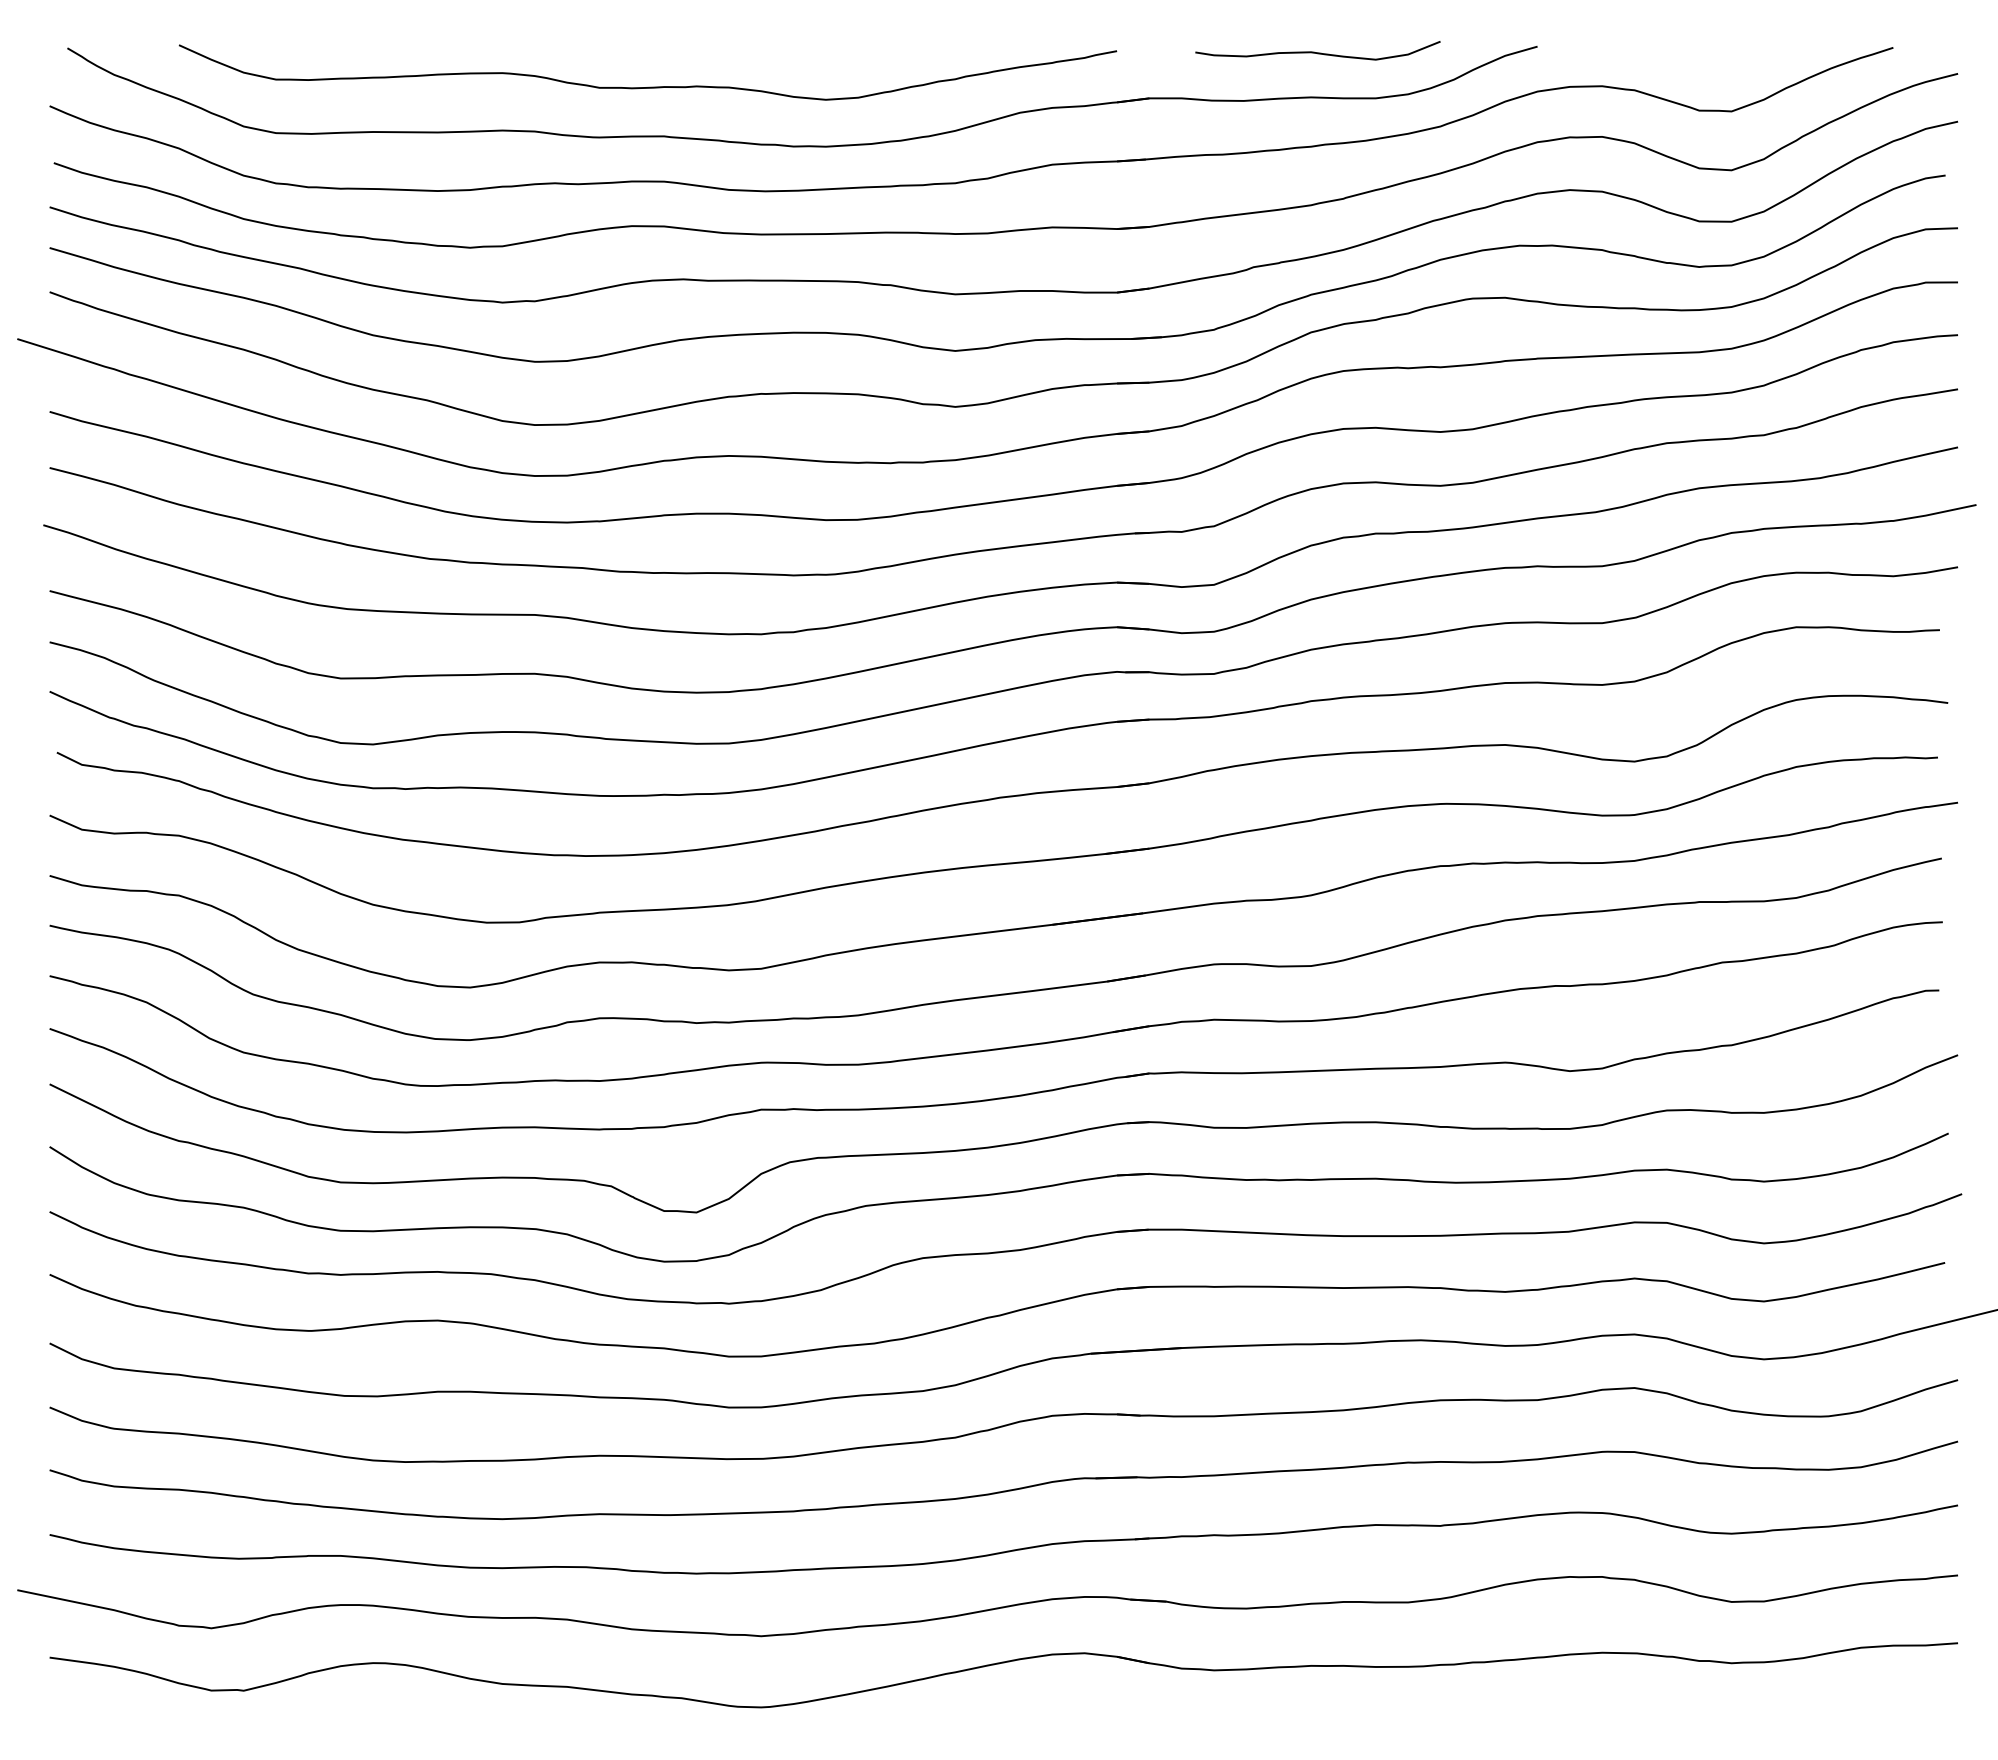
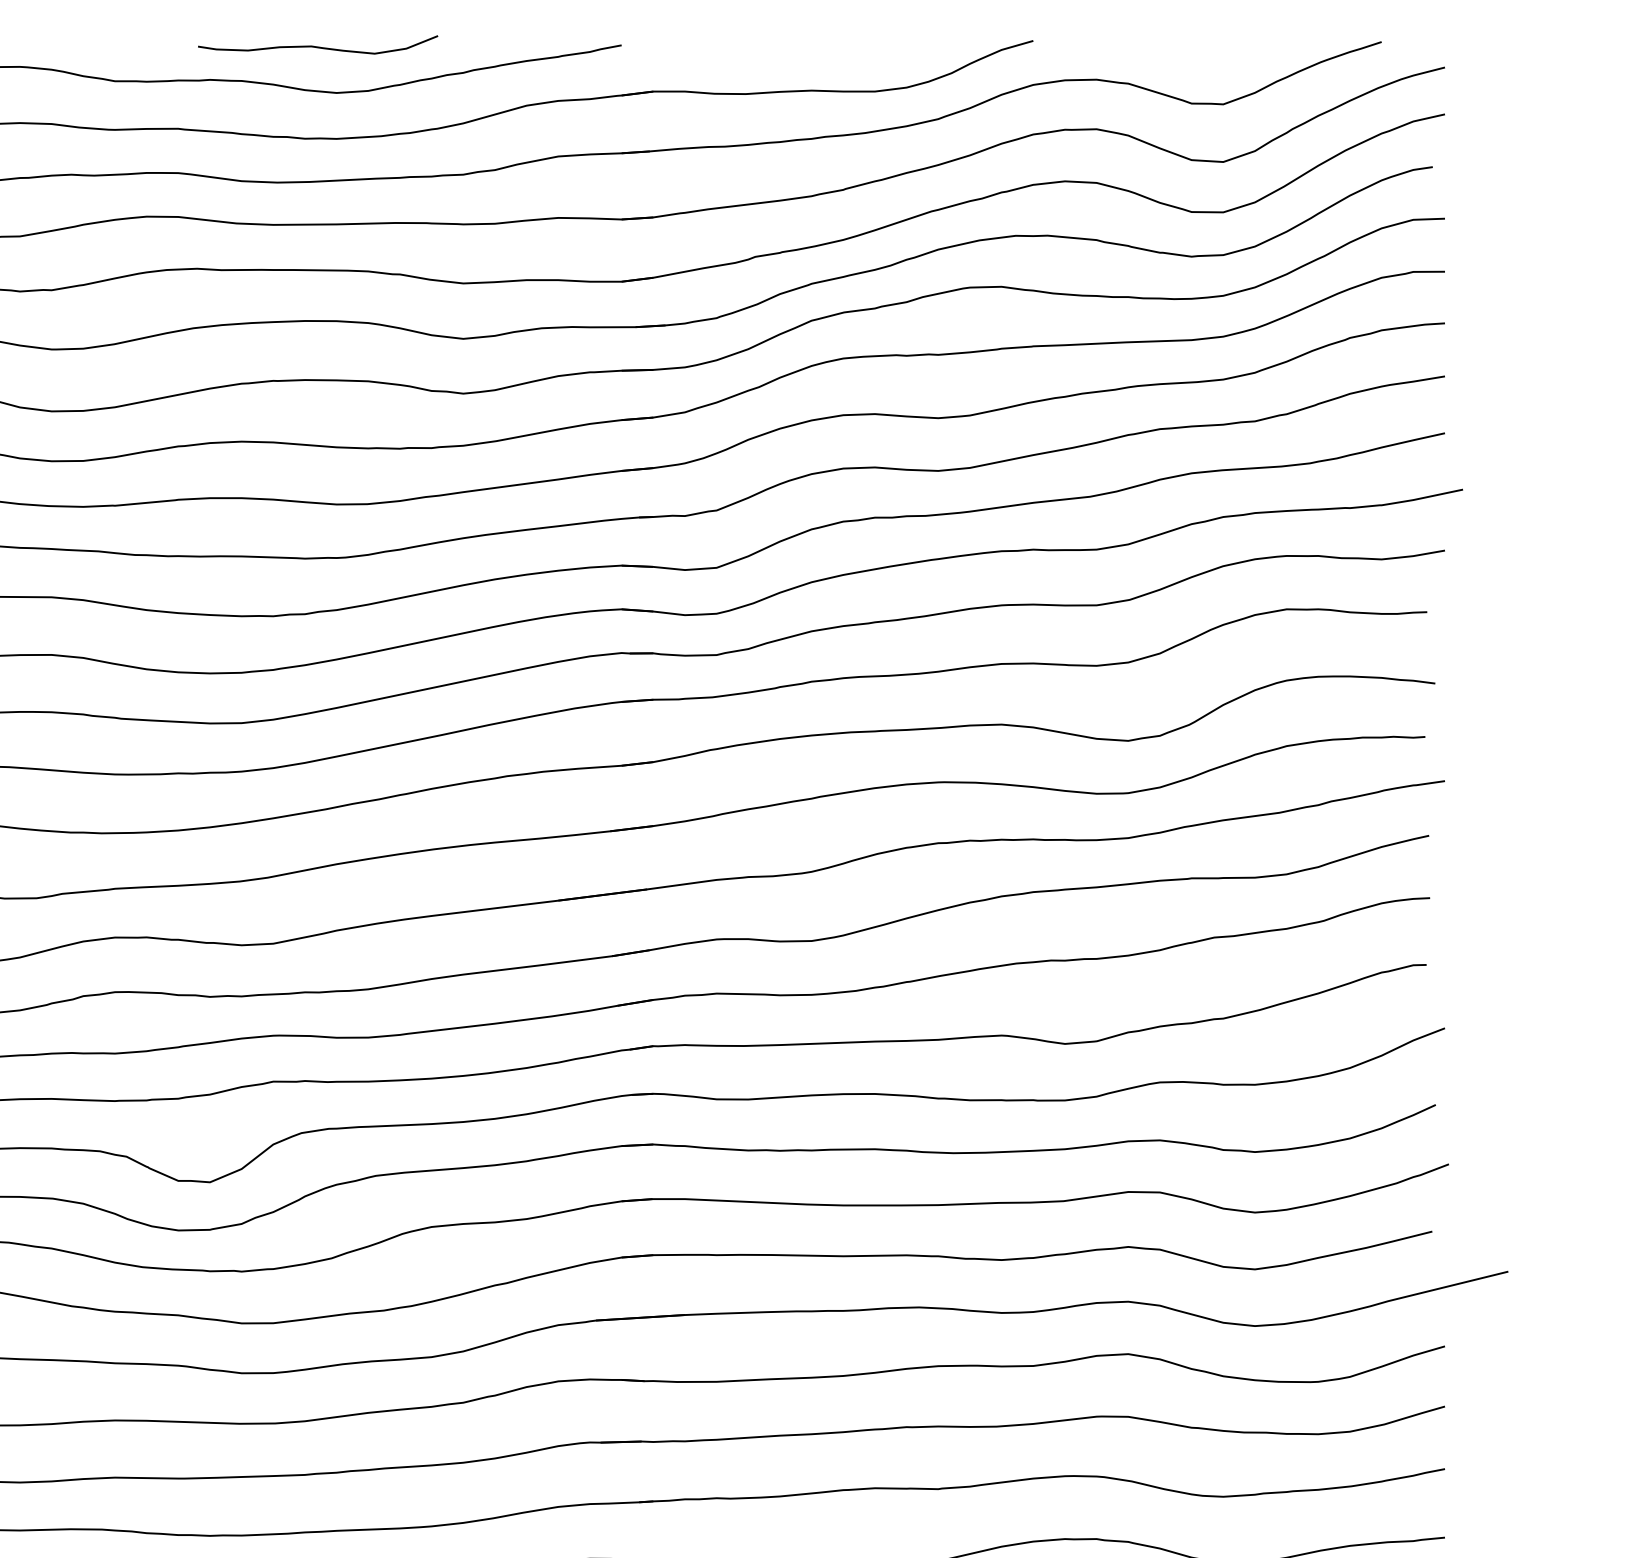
curve: (1317, 52) -> (317, 46), moved

